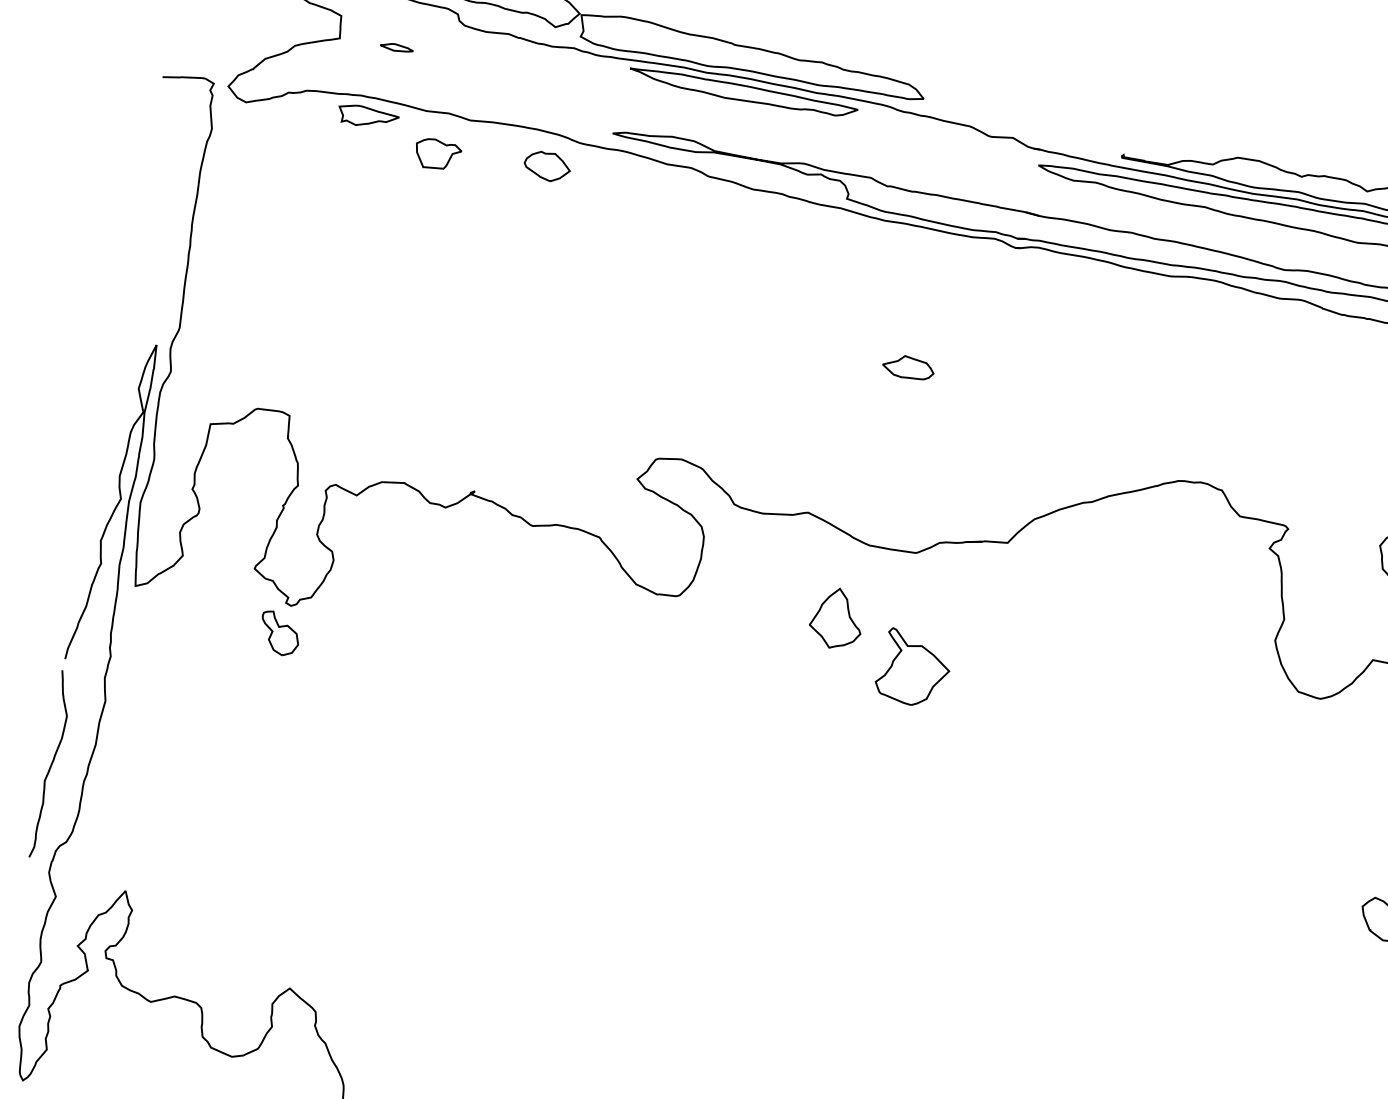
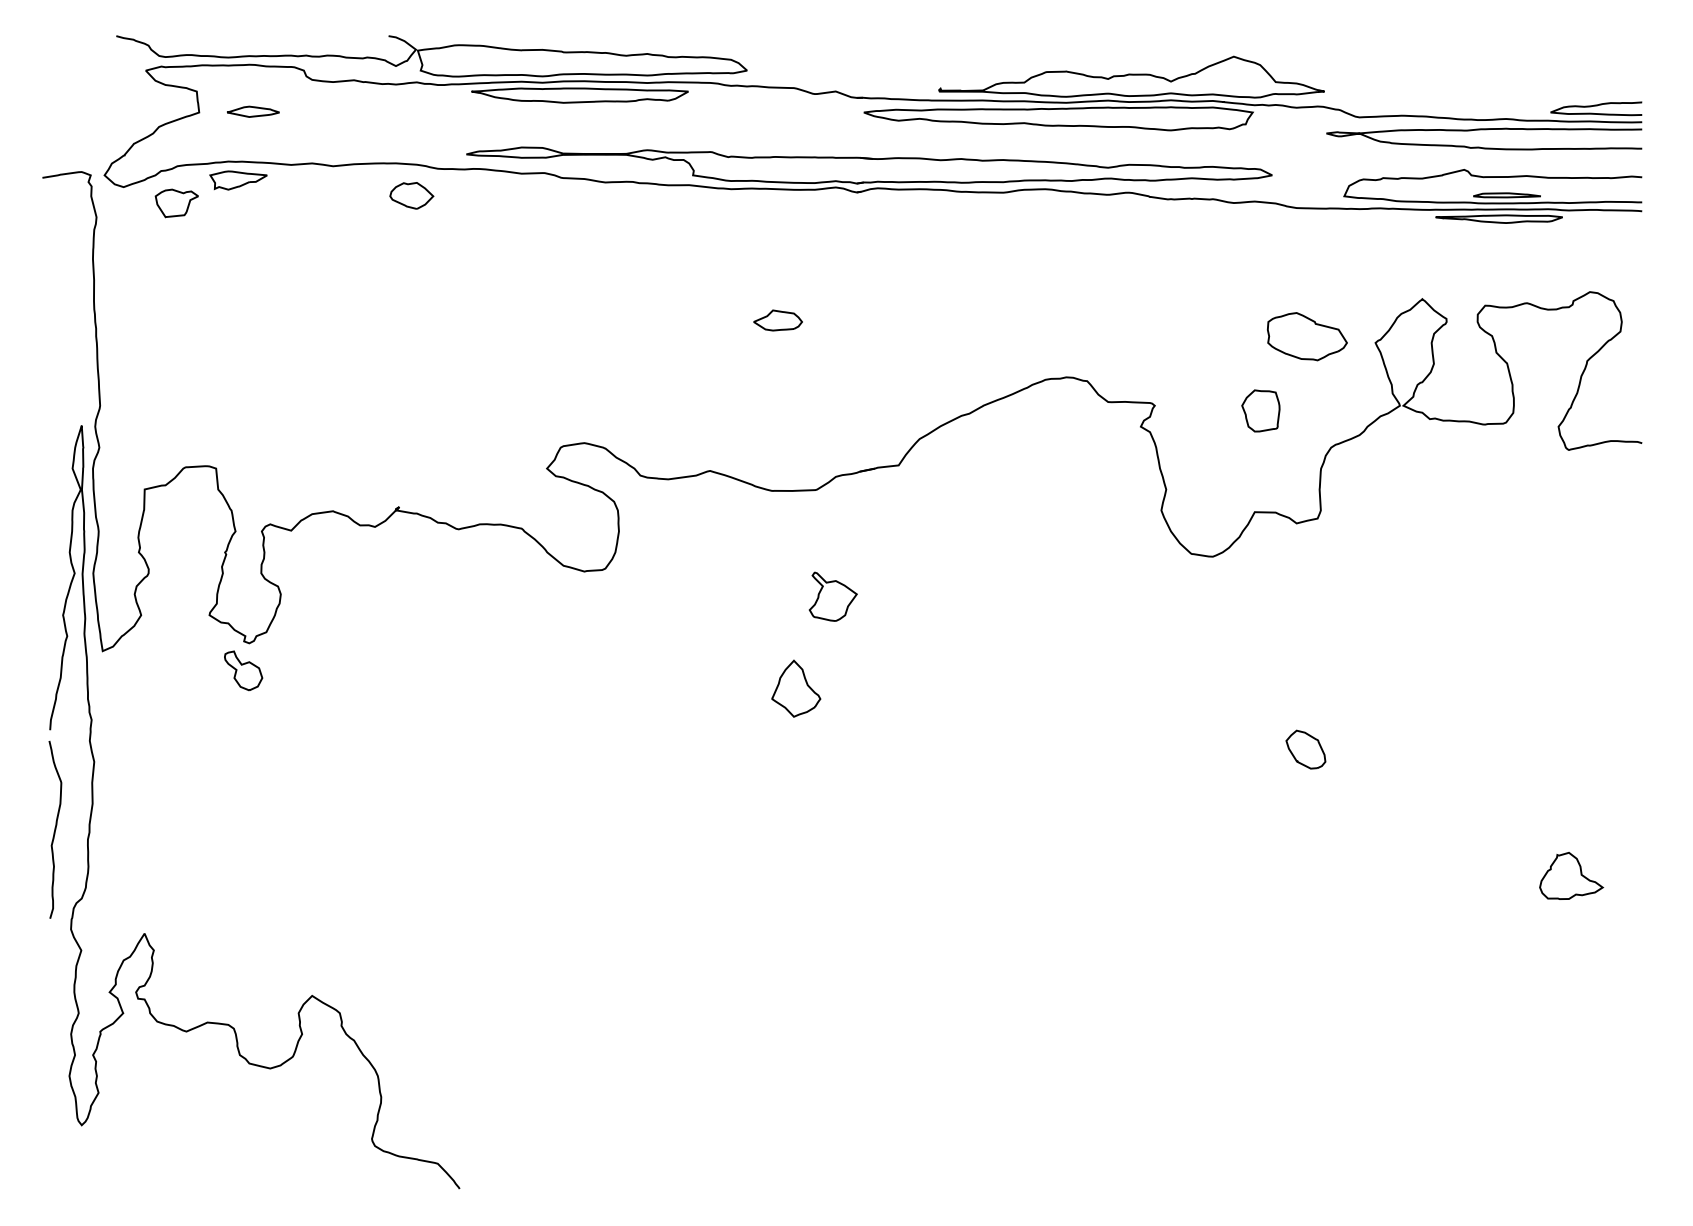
part: (397, 47) -> (253, 111), size x1.67
part: (437, 154) -> (176, 203), moved
part: (837, 618) -> (796, 688), moved
part: (913, 668) -> (832, 596), size x0.71

